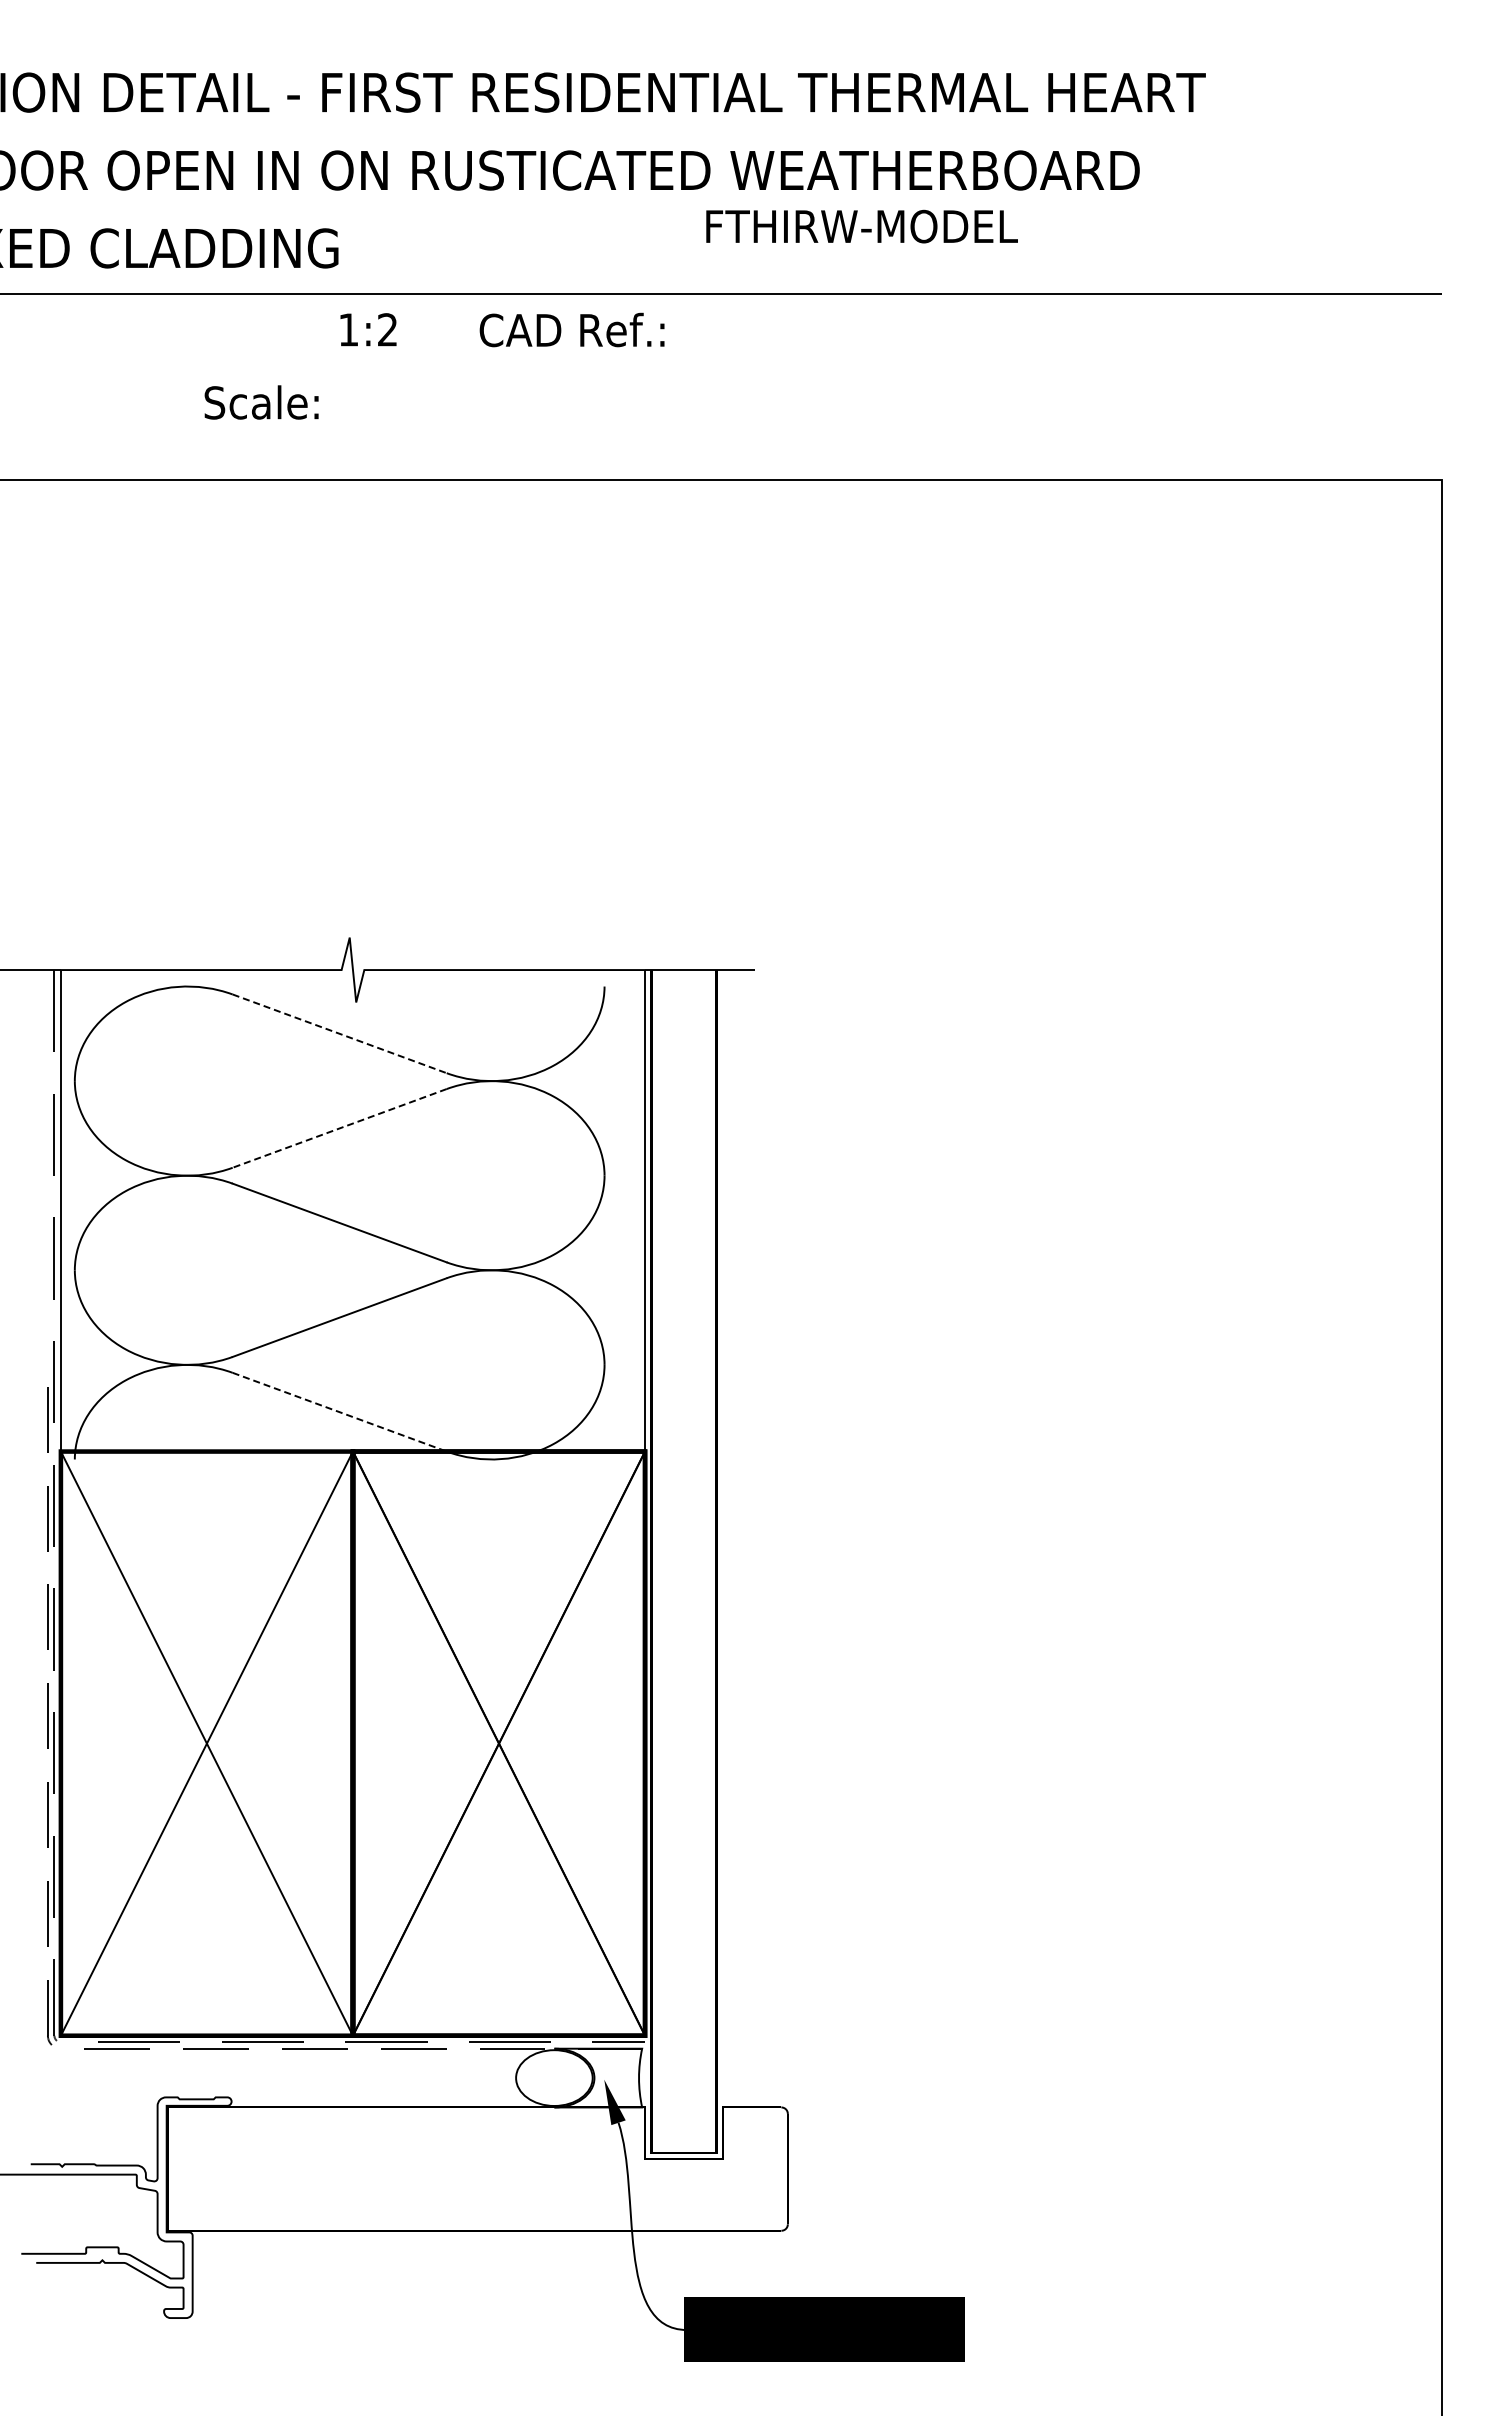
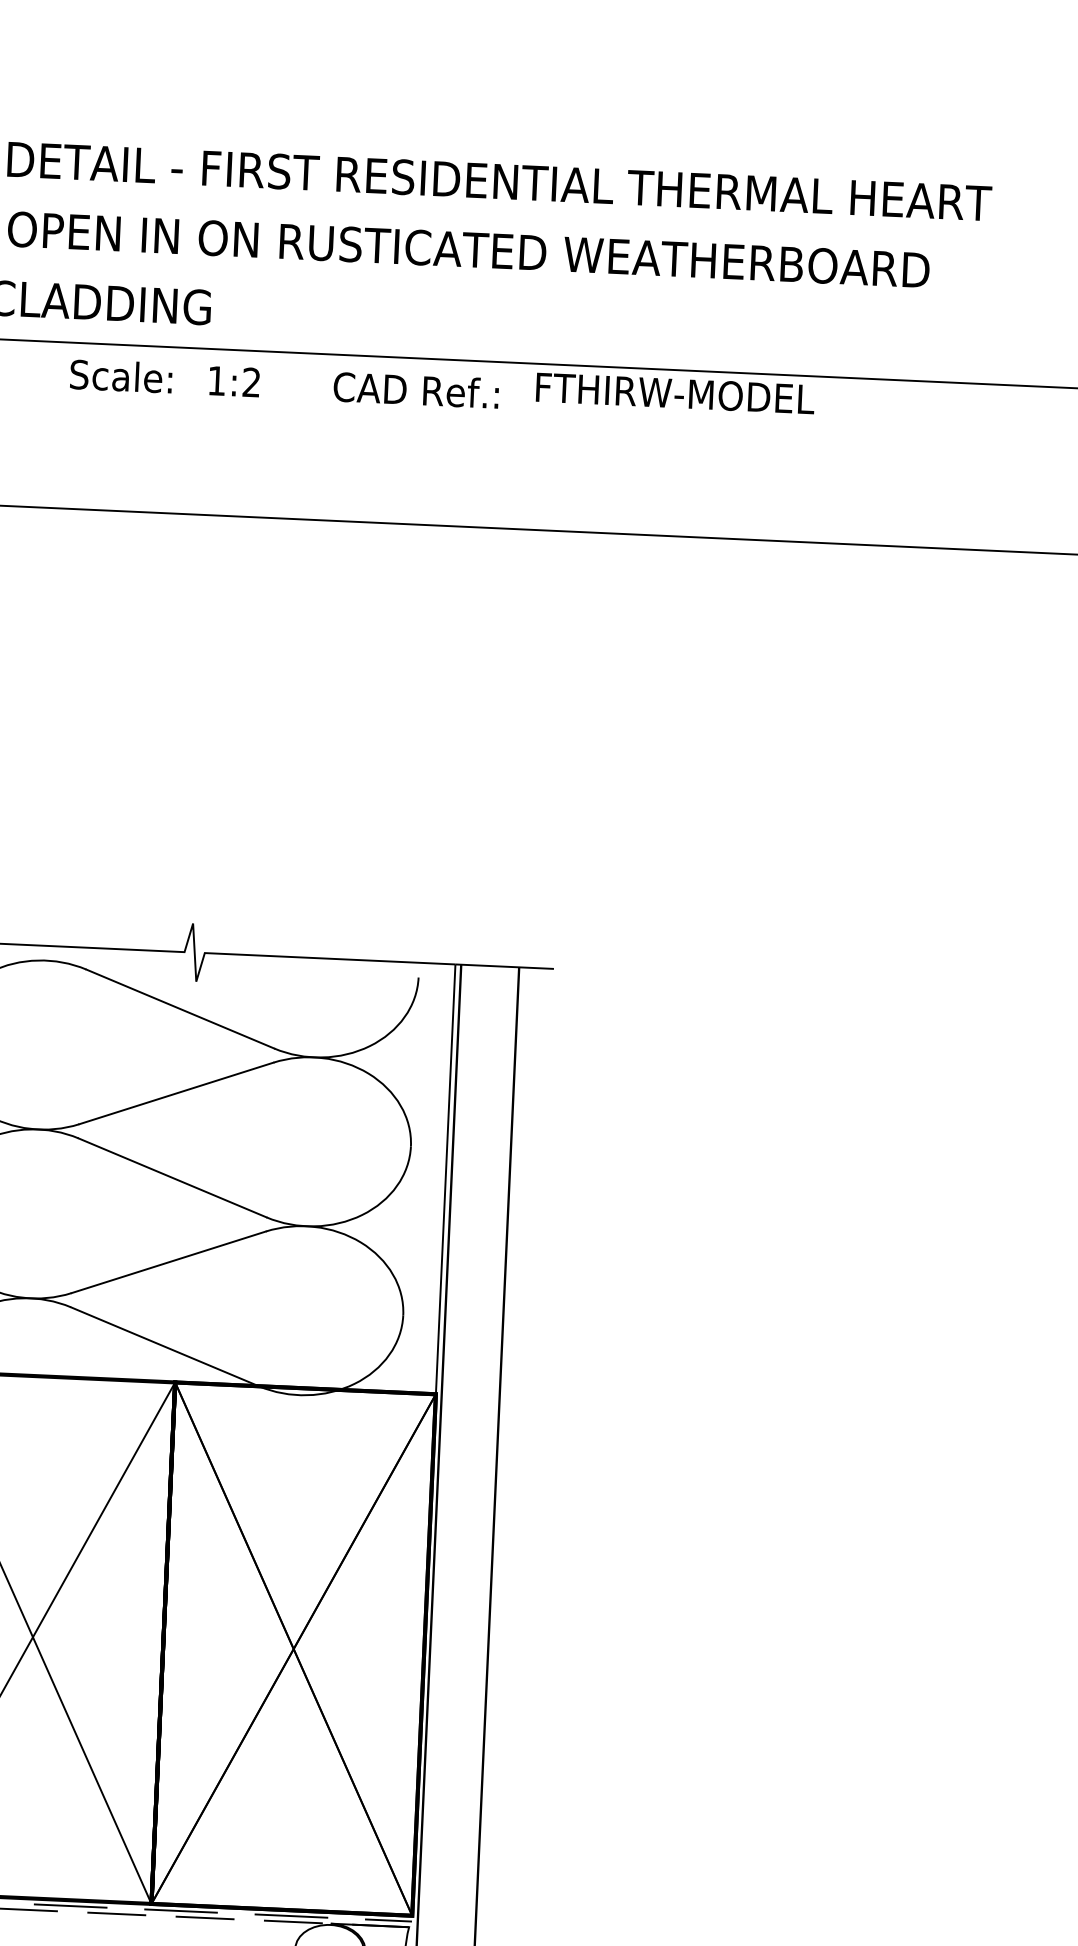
text: (861, 226) -> (674, 393), moved
text: (261, 402) -> (121, 376), moved
line: (340, 1034) -> (180, 1009), dashed -> solid
line: (339, 1128) -> (176, 1093), dashed -> solid
line: (340, 1412) -> (165, 1347), dashed -> solid

